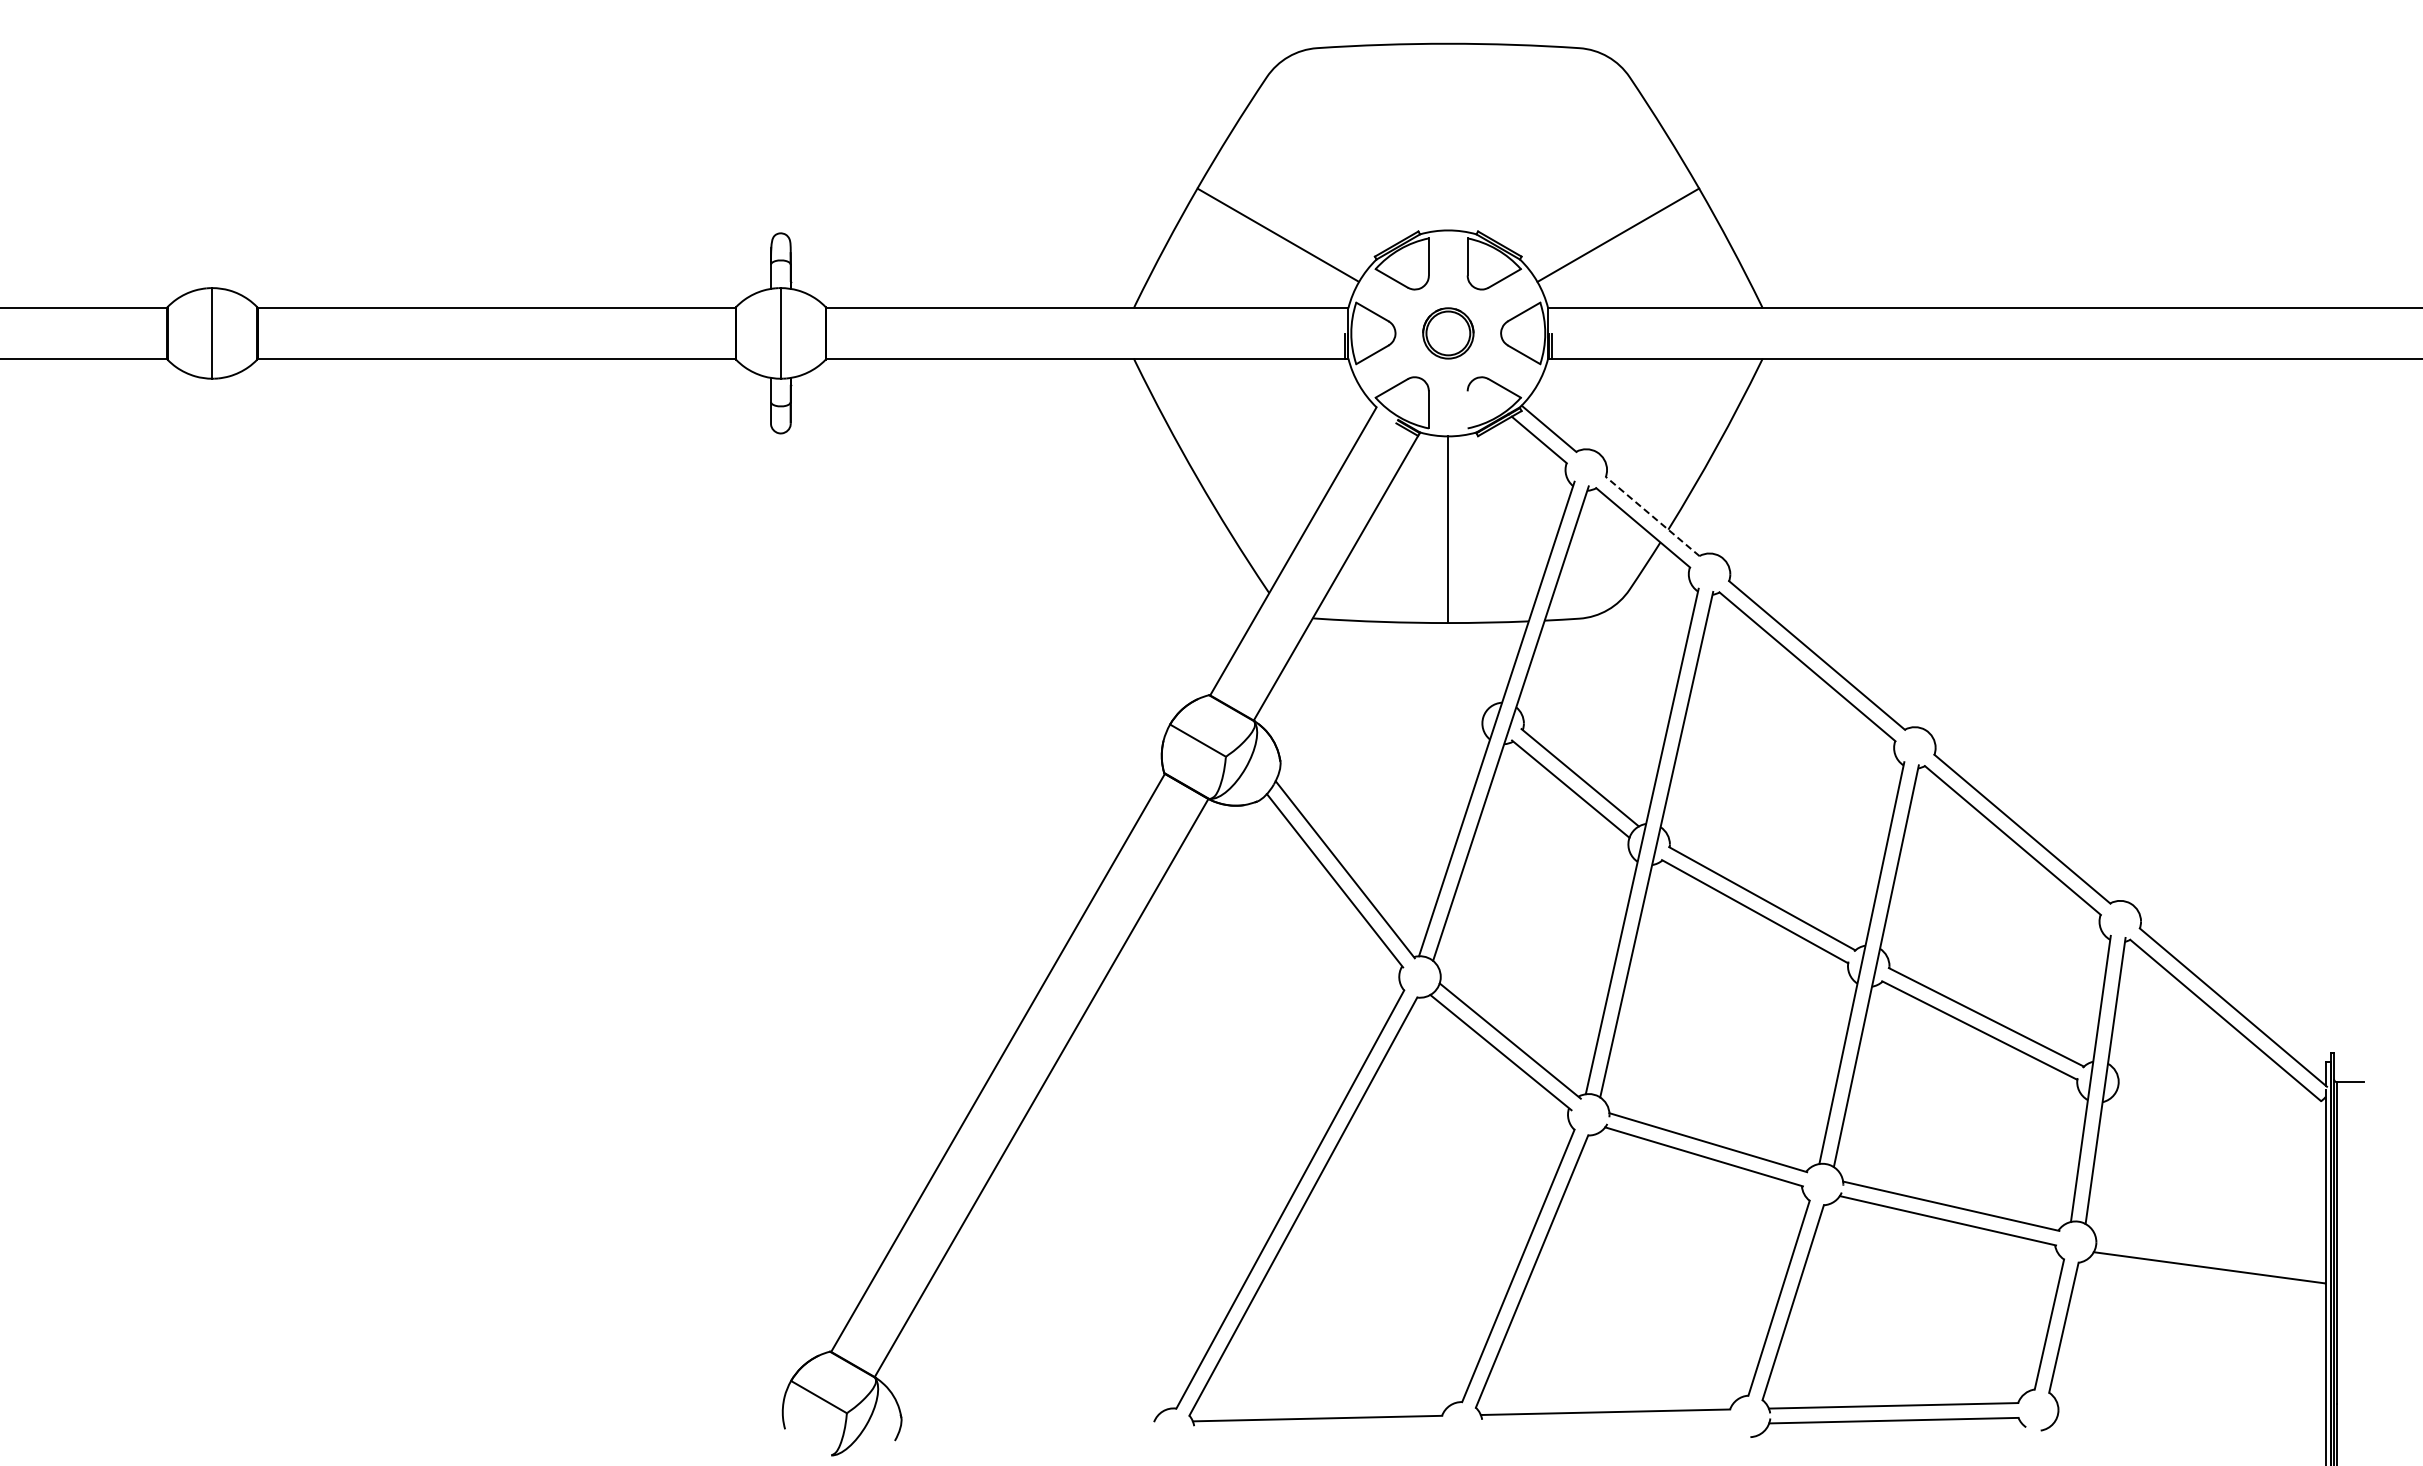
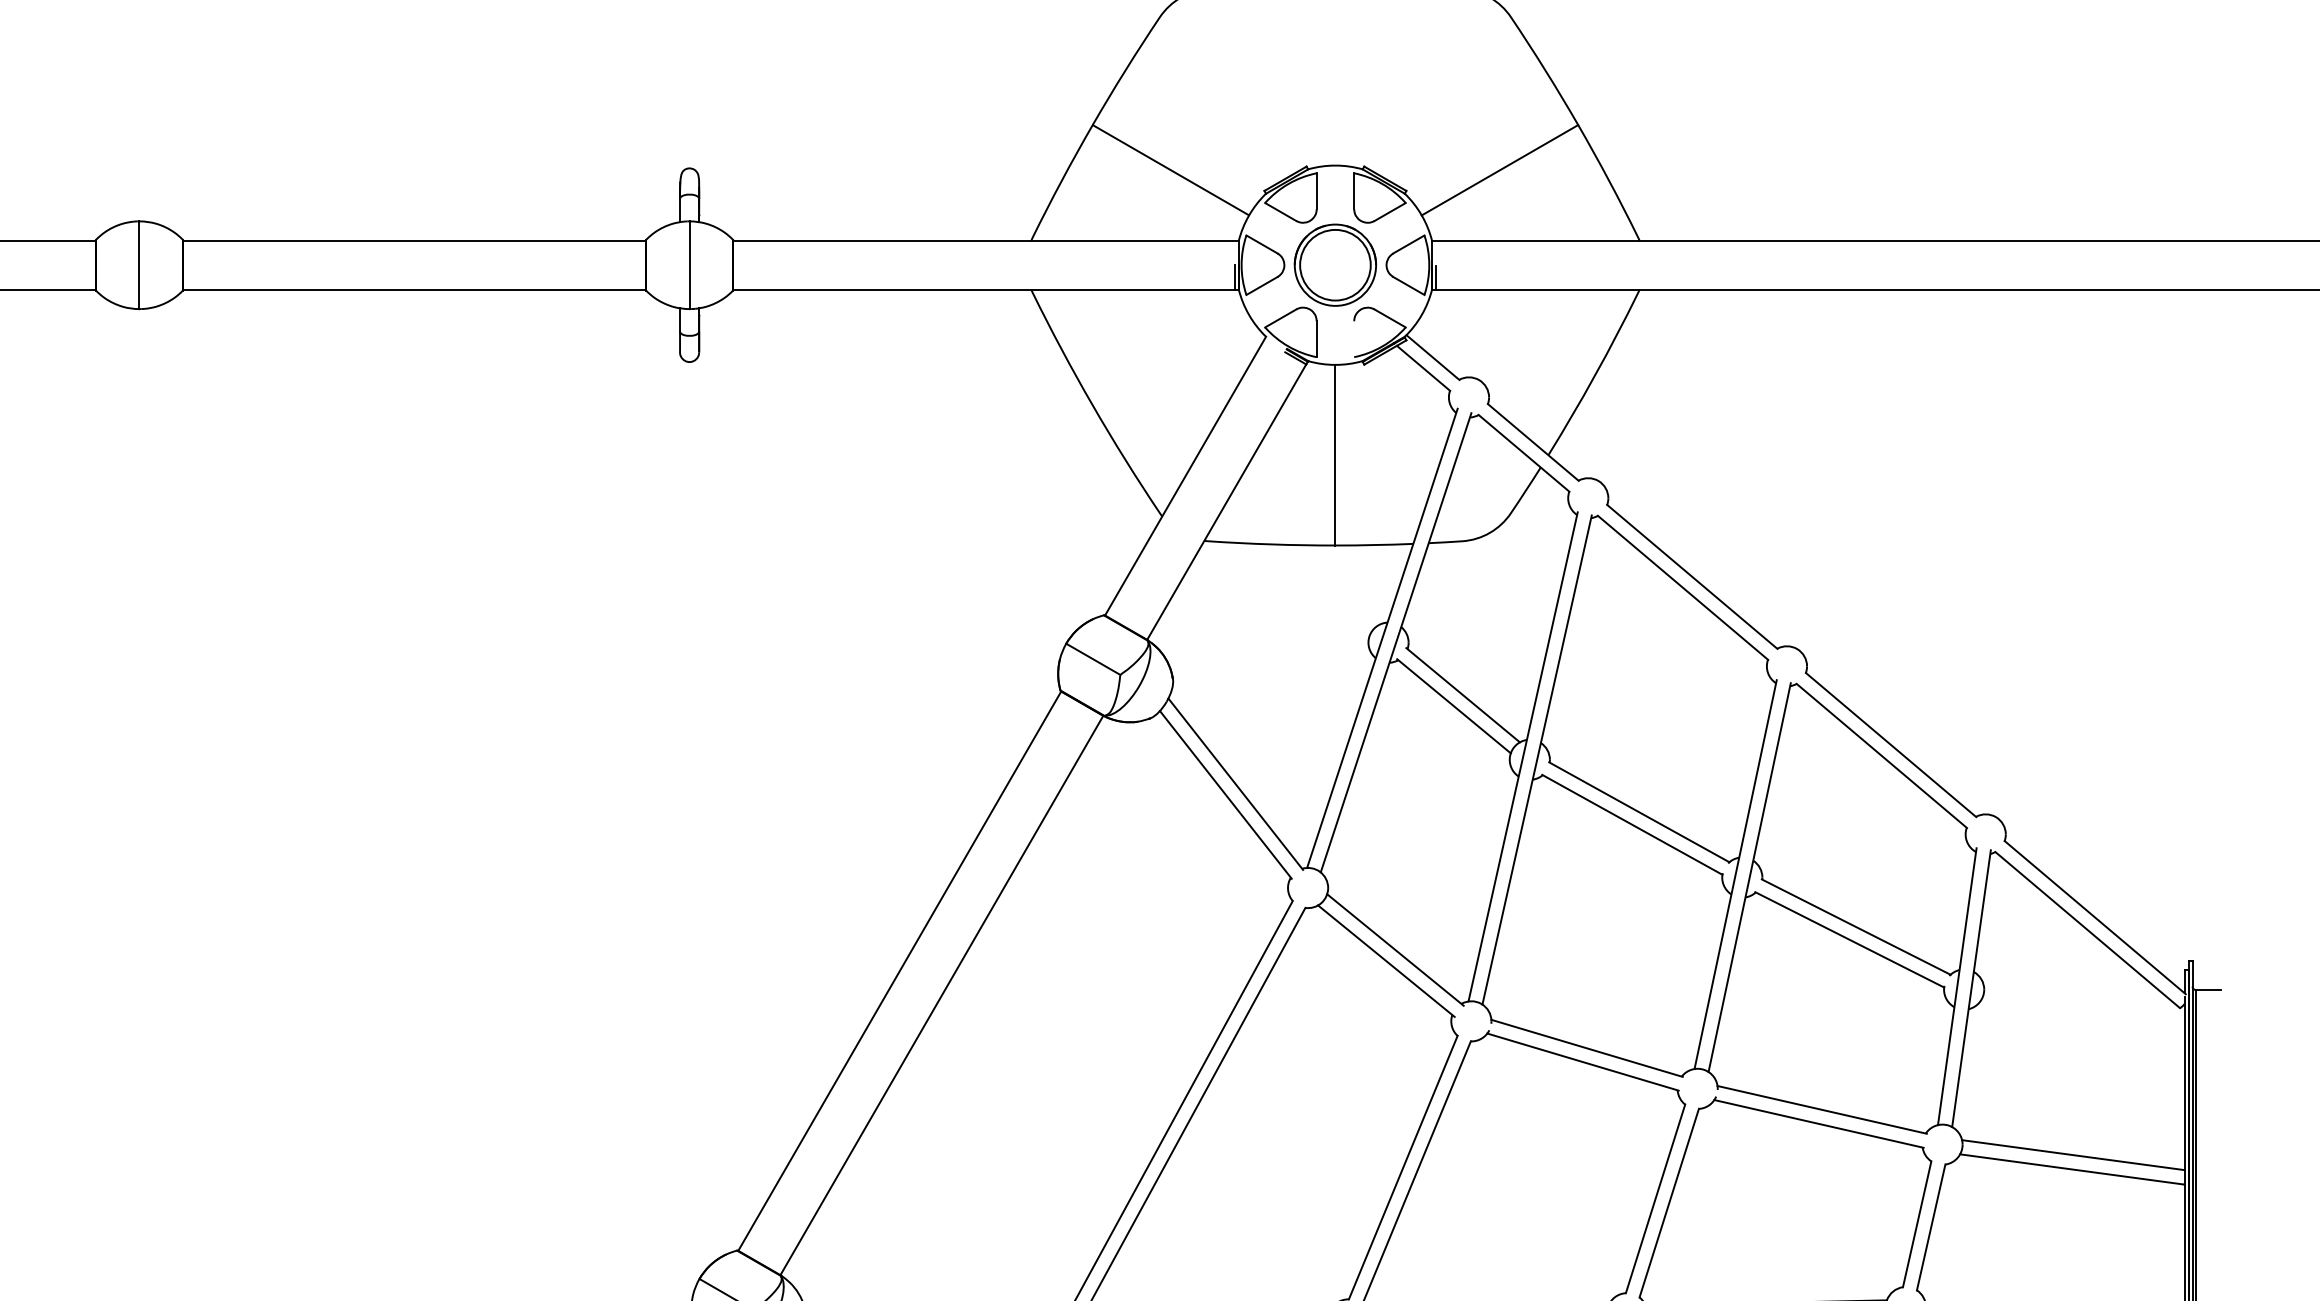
part: (1448, 333) -> (1335, 265), size x1.67
line: (1652, 516) -> (1533, 442), dashed -> solid
line: (2210, 1252) -> (2073, 1154), added

